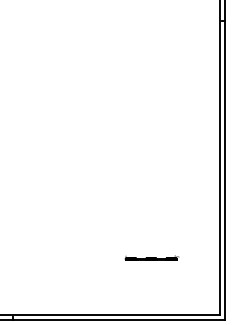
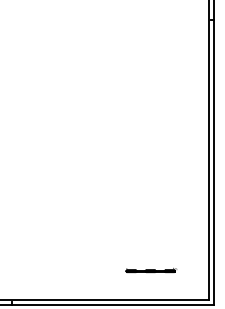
part: (152, 258) -> (151, 270), moved

